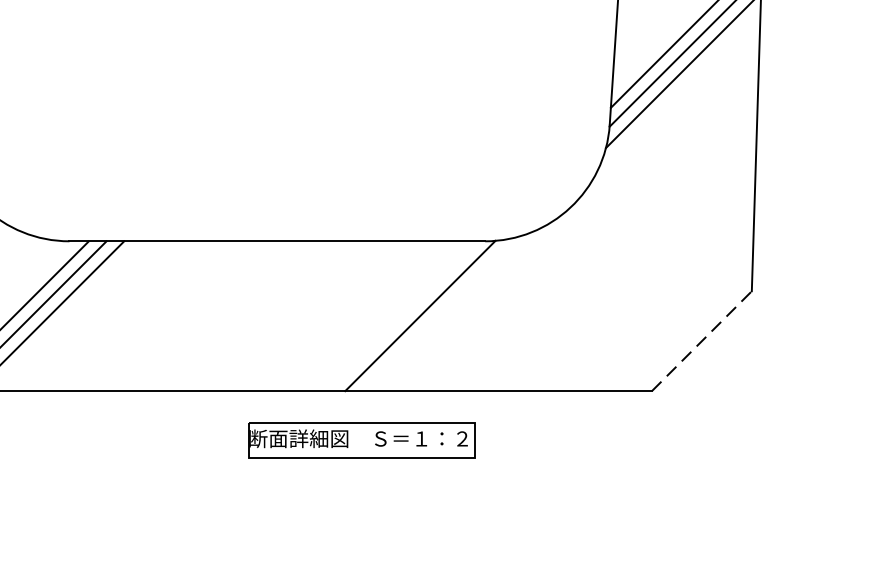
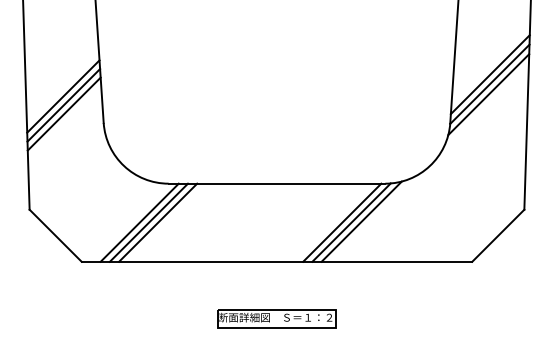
line: (439, 313) -> (361, 221), added
line: (402, 315) -> (342, 222), added
line: (702, 340) -> (498, 235), dashed -> solid
part: (360, 440) -> (276, 318), moved

